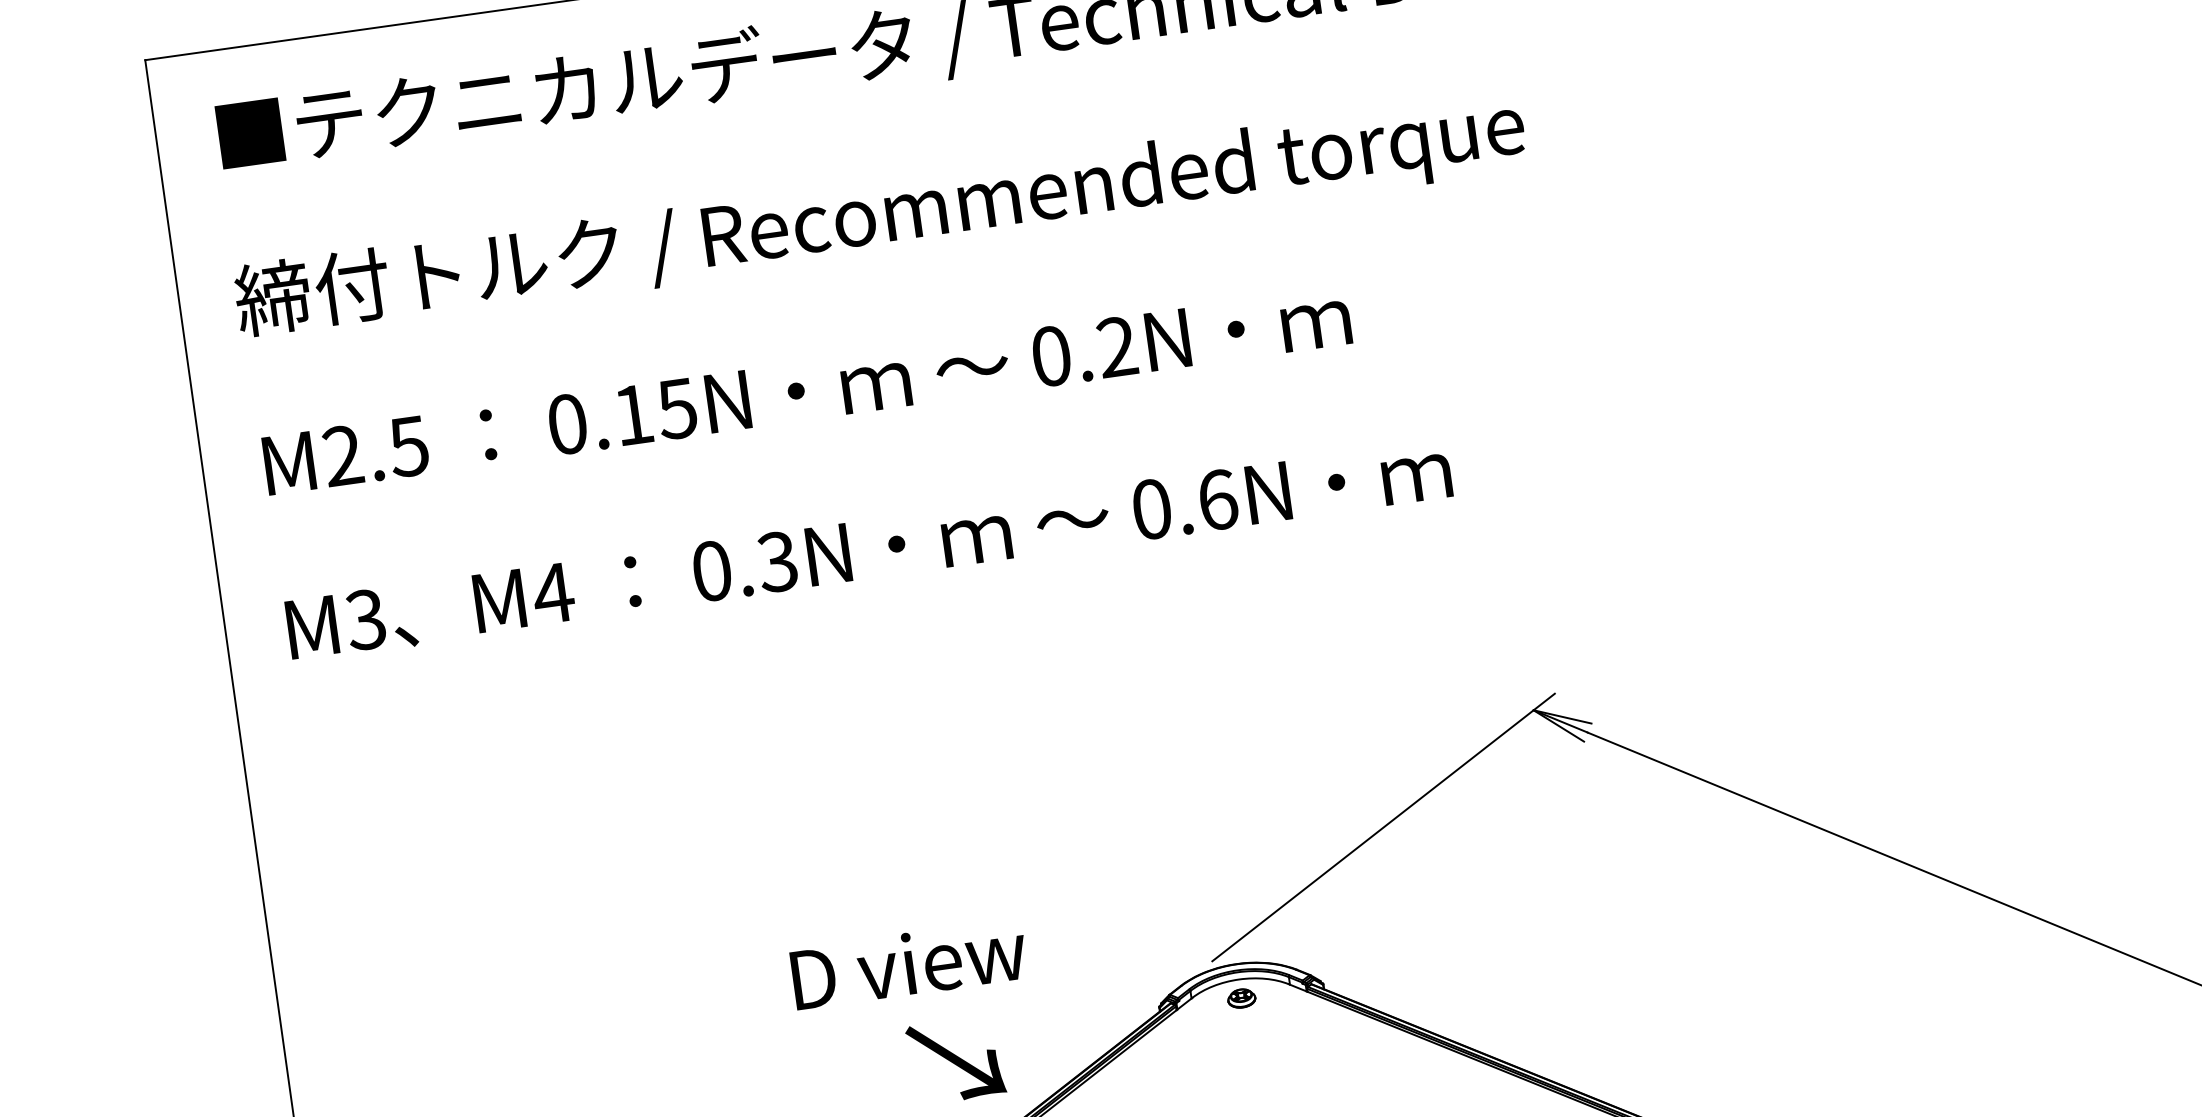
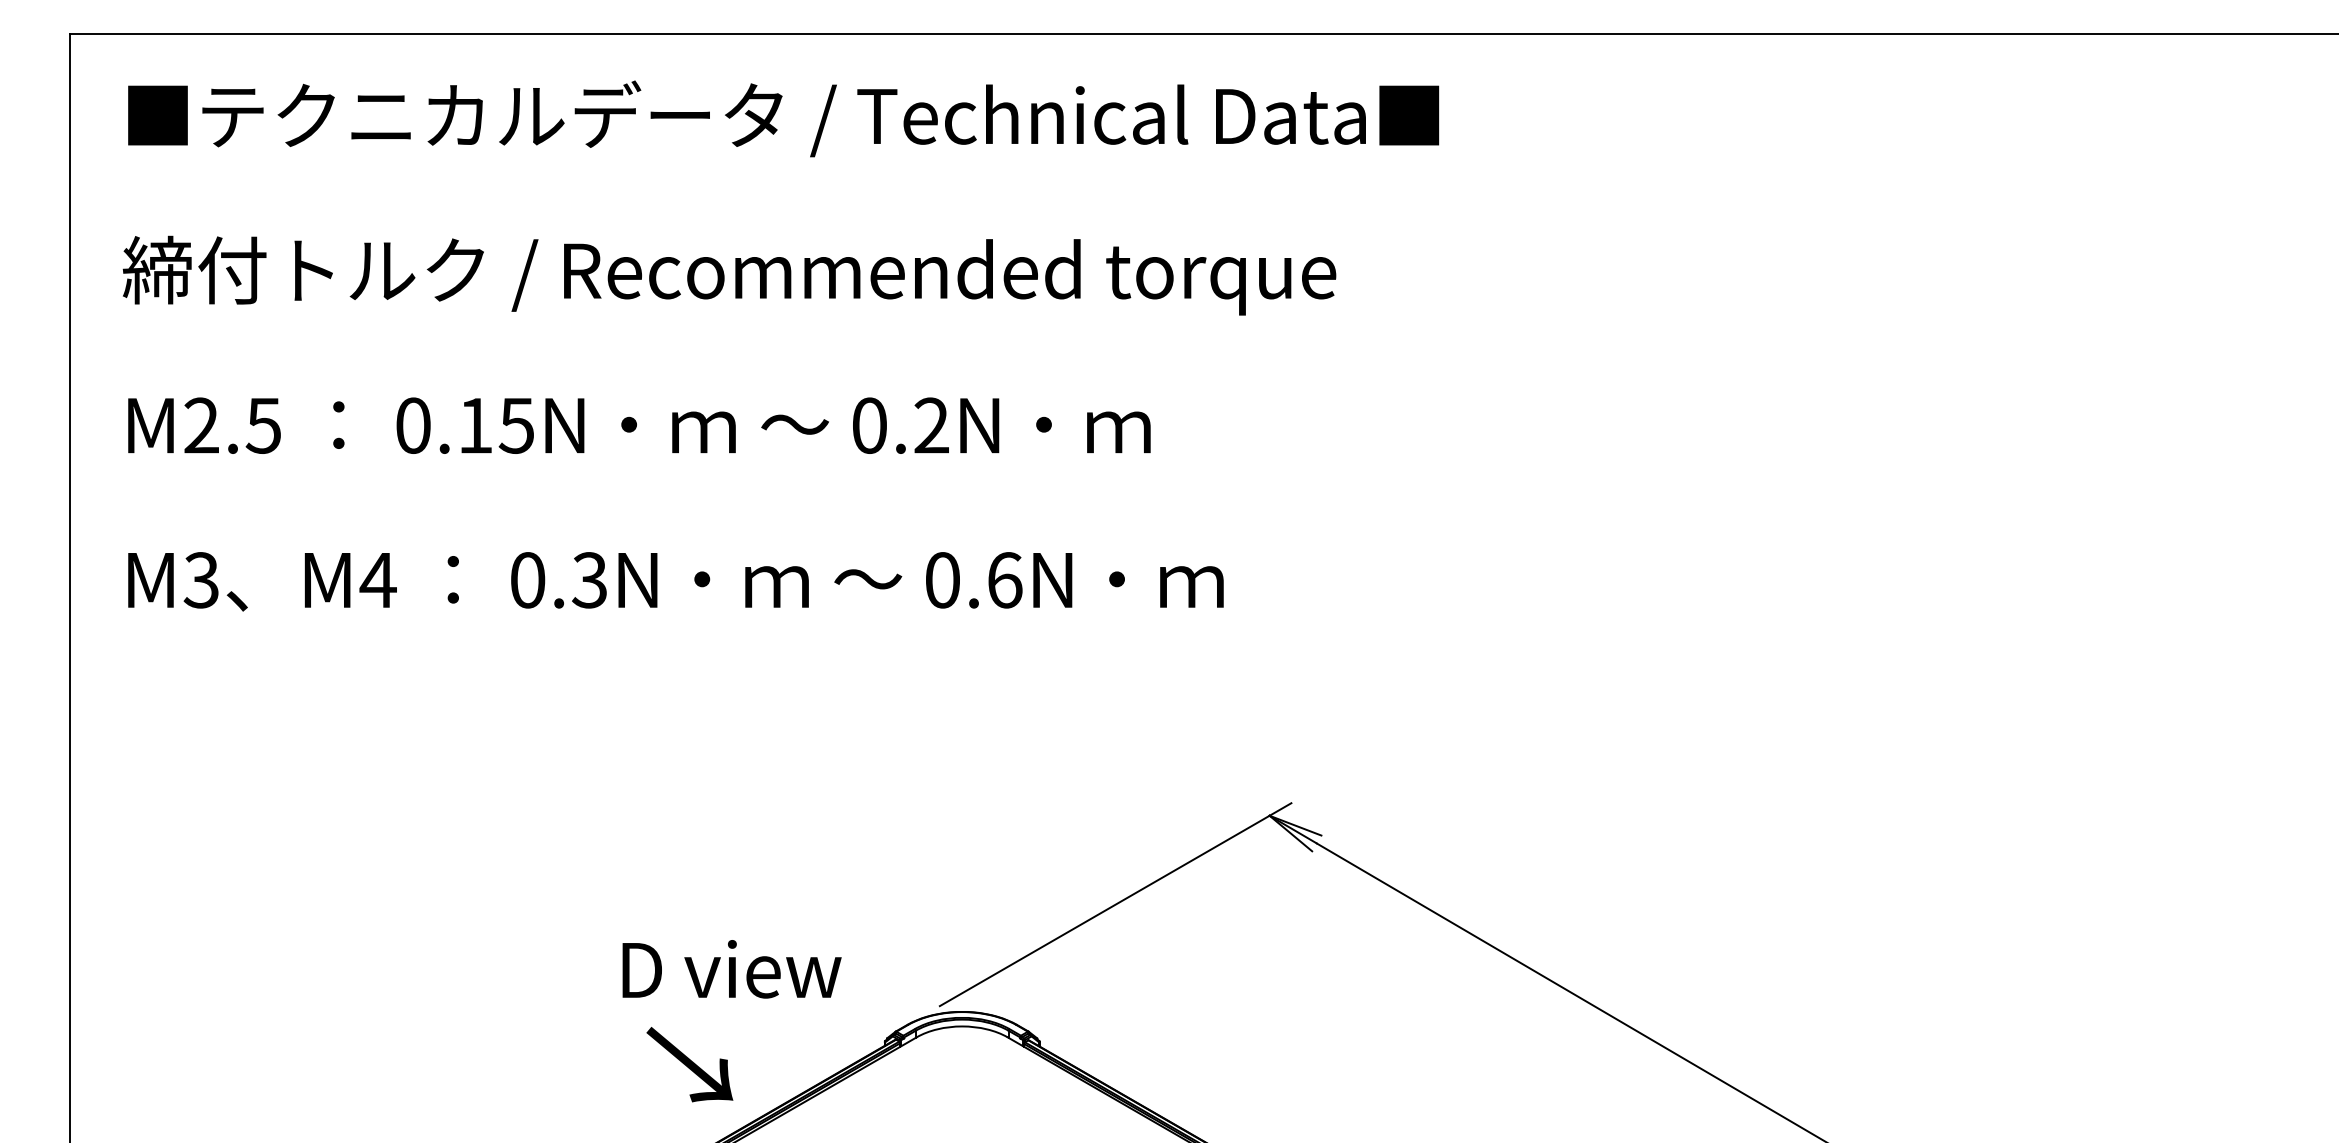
text: (908, 964) -> (731, 969), moved
part: (1240, 998) -> (961, 1044), removed

